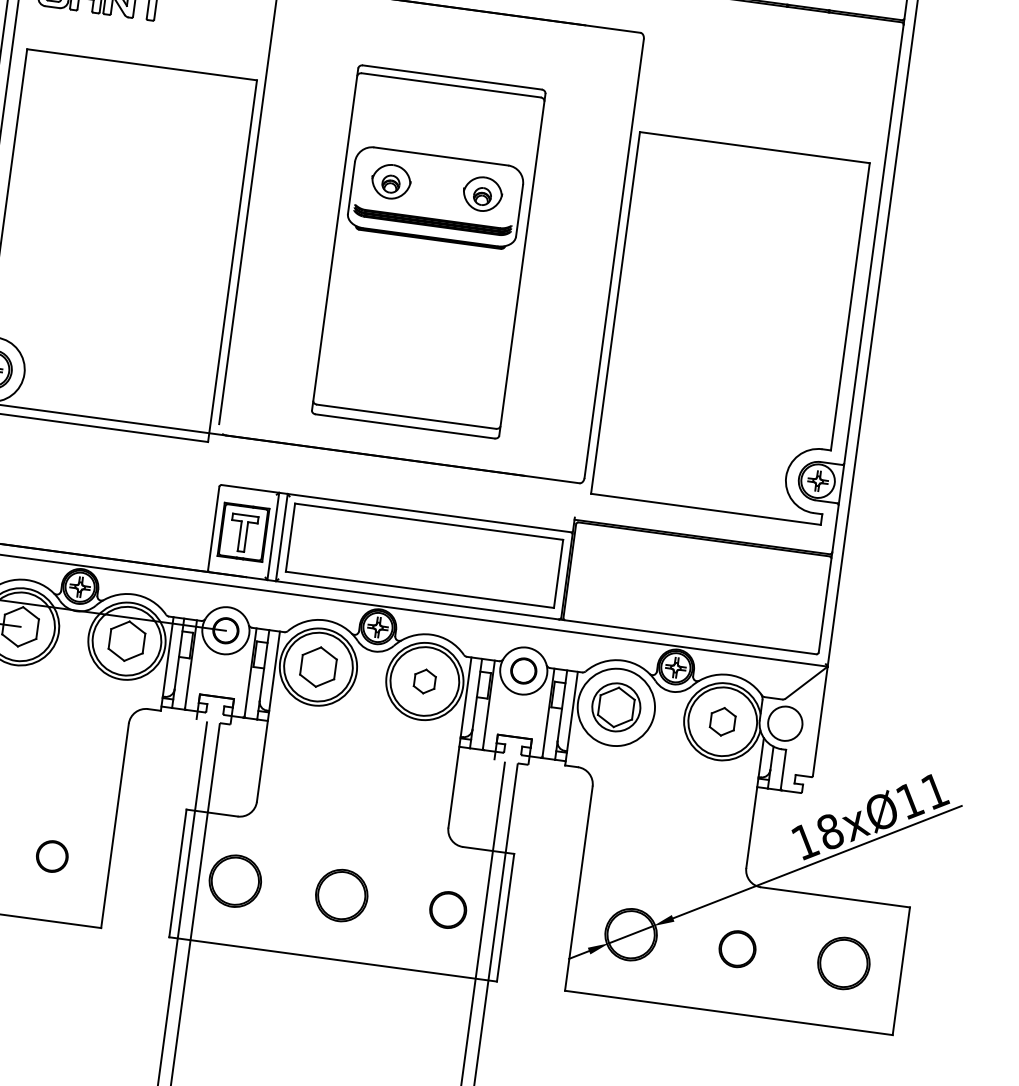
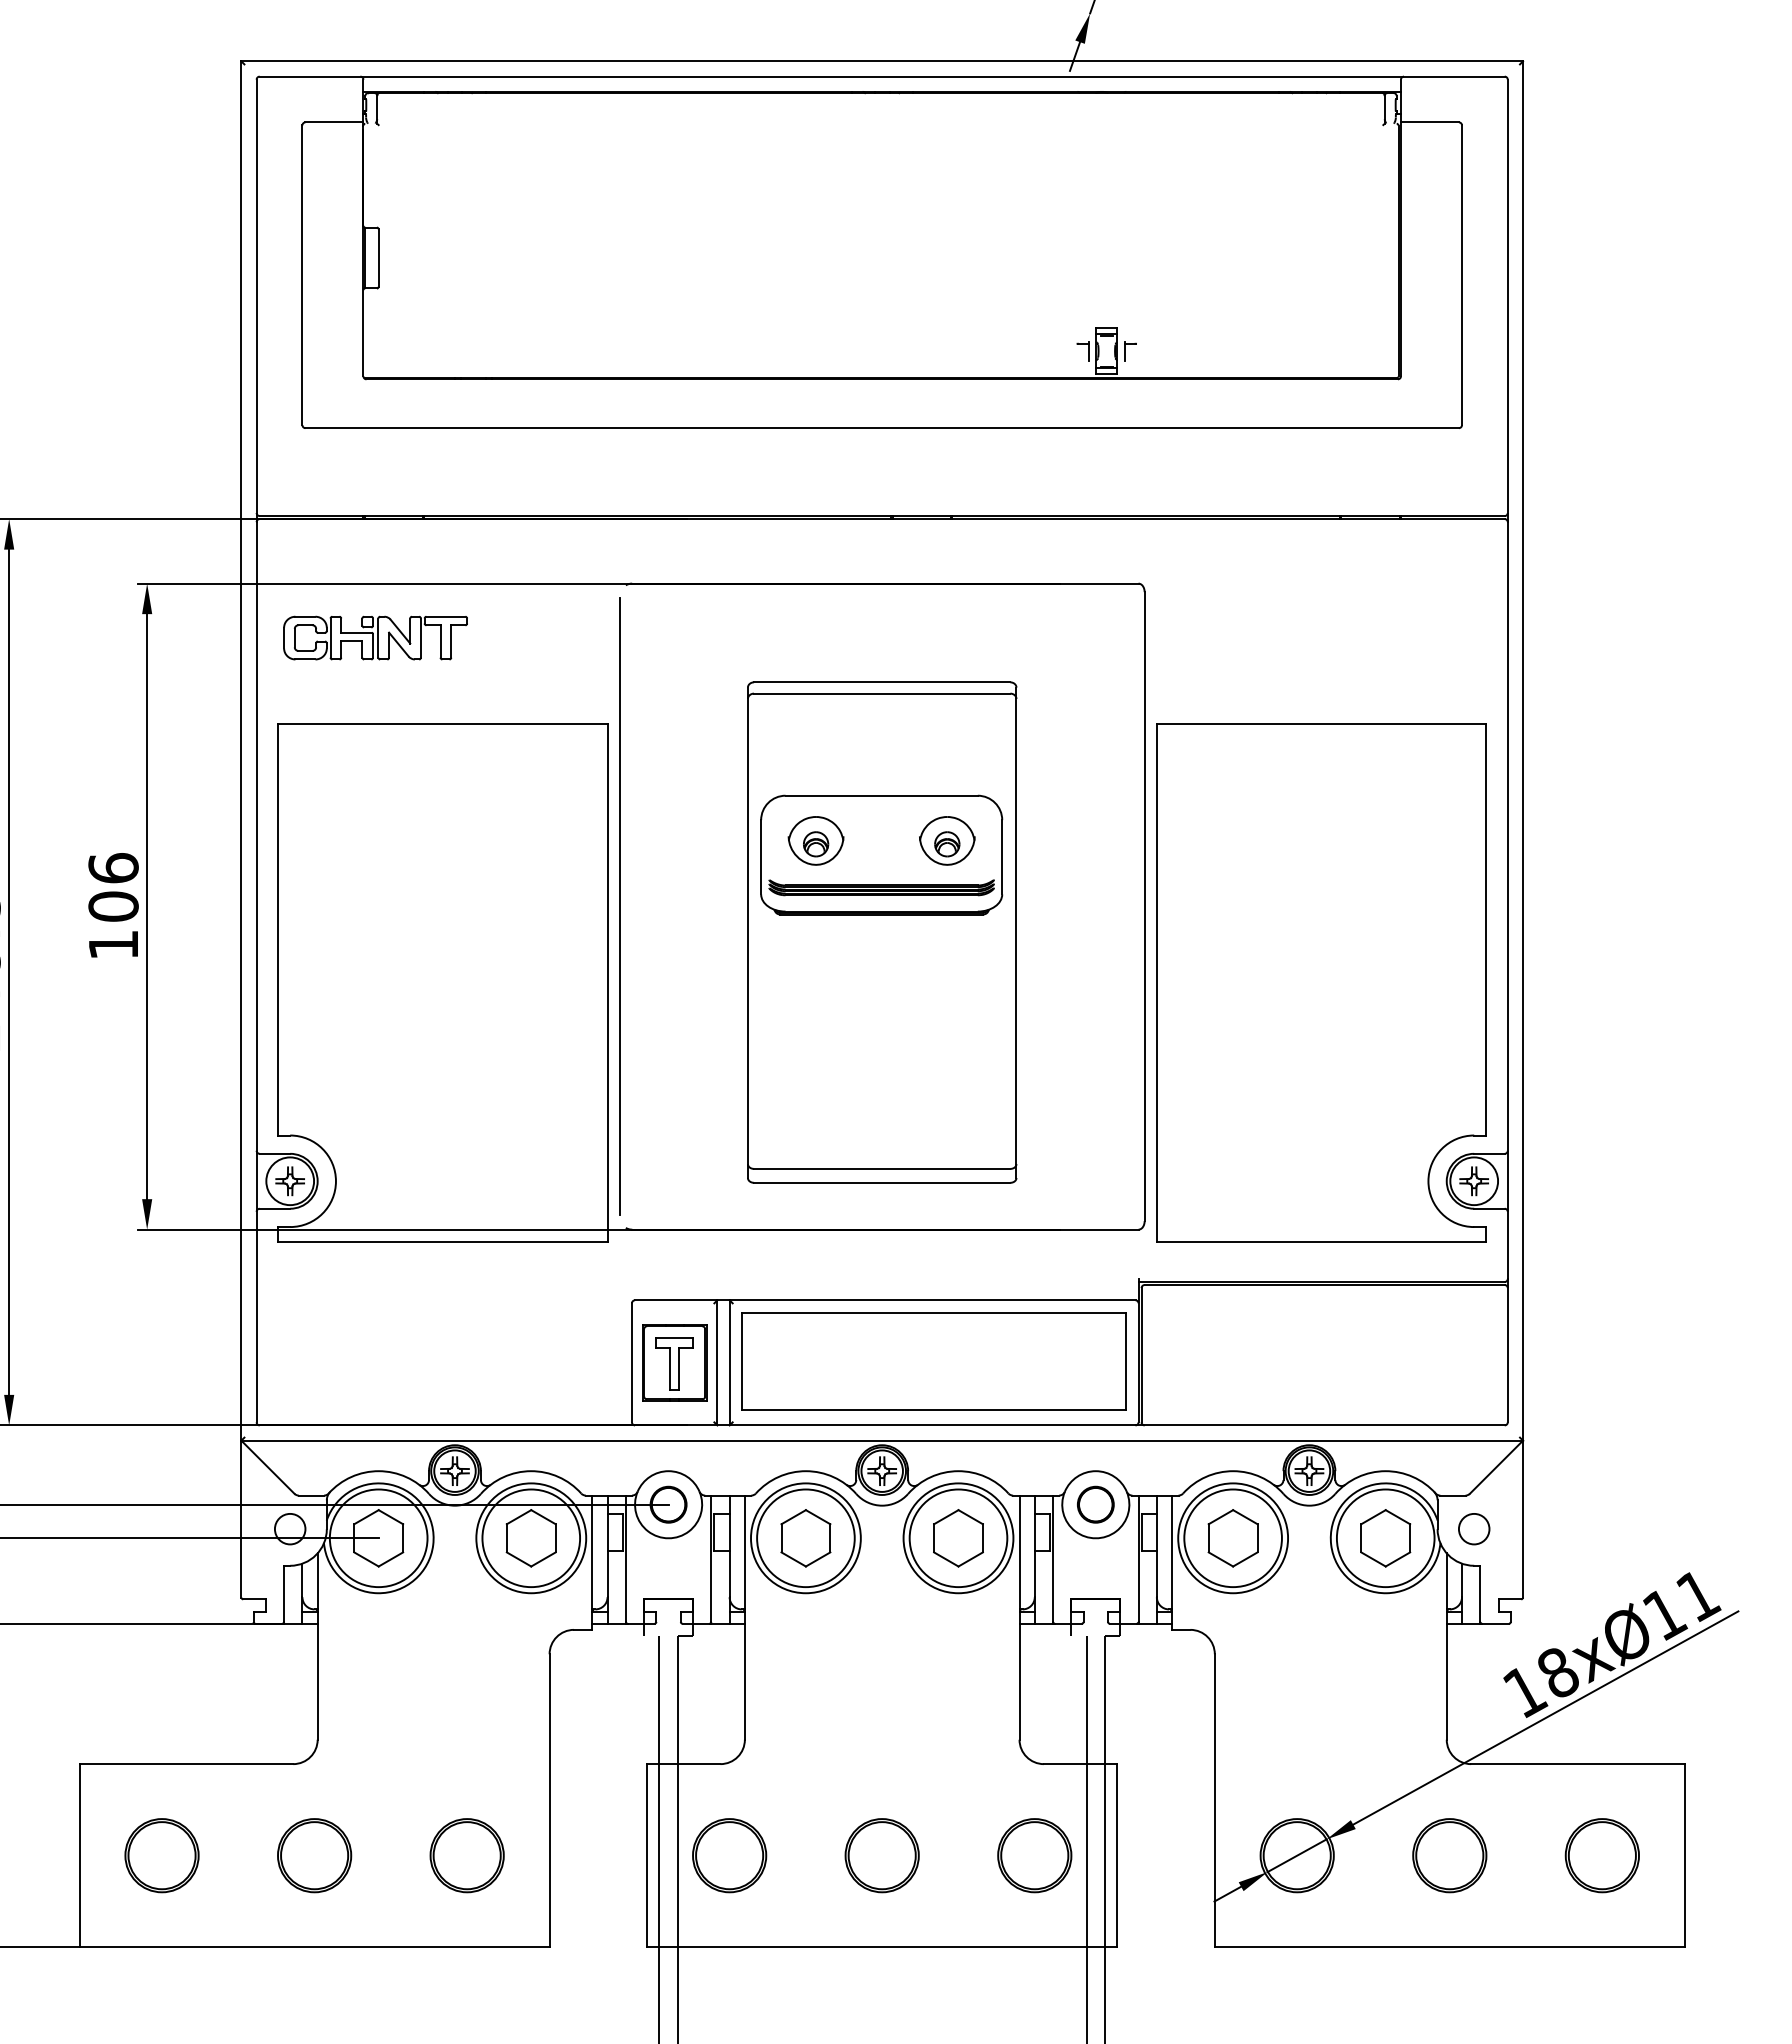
part: (424, 681) -> (958, 1538), size x1.67
circle: (615, 707) -> (1232, 1538), size x1.43
part: (722, 721) -> (1385, 1538), size x1.43
circle: (784, 723) -> (1473, 1528), size x0.62
part: (51, 856) -> (466, 1855), size x1.67
part: (447, 909) -> (1034, 1855), size x1.43
part: (737, 948) -> (1449, 1855), size x1.43

